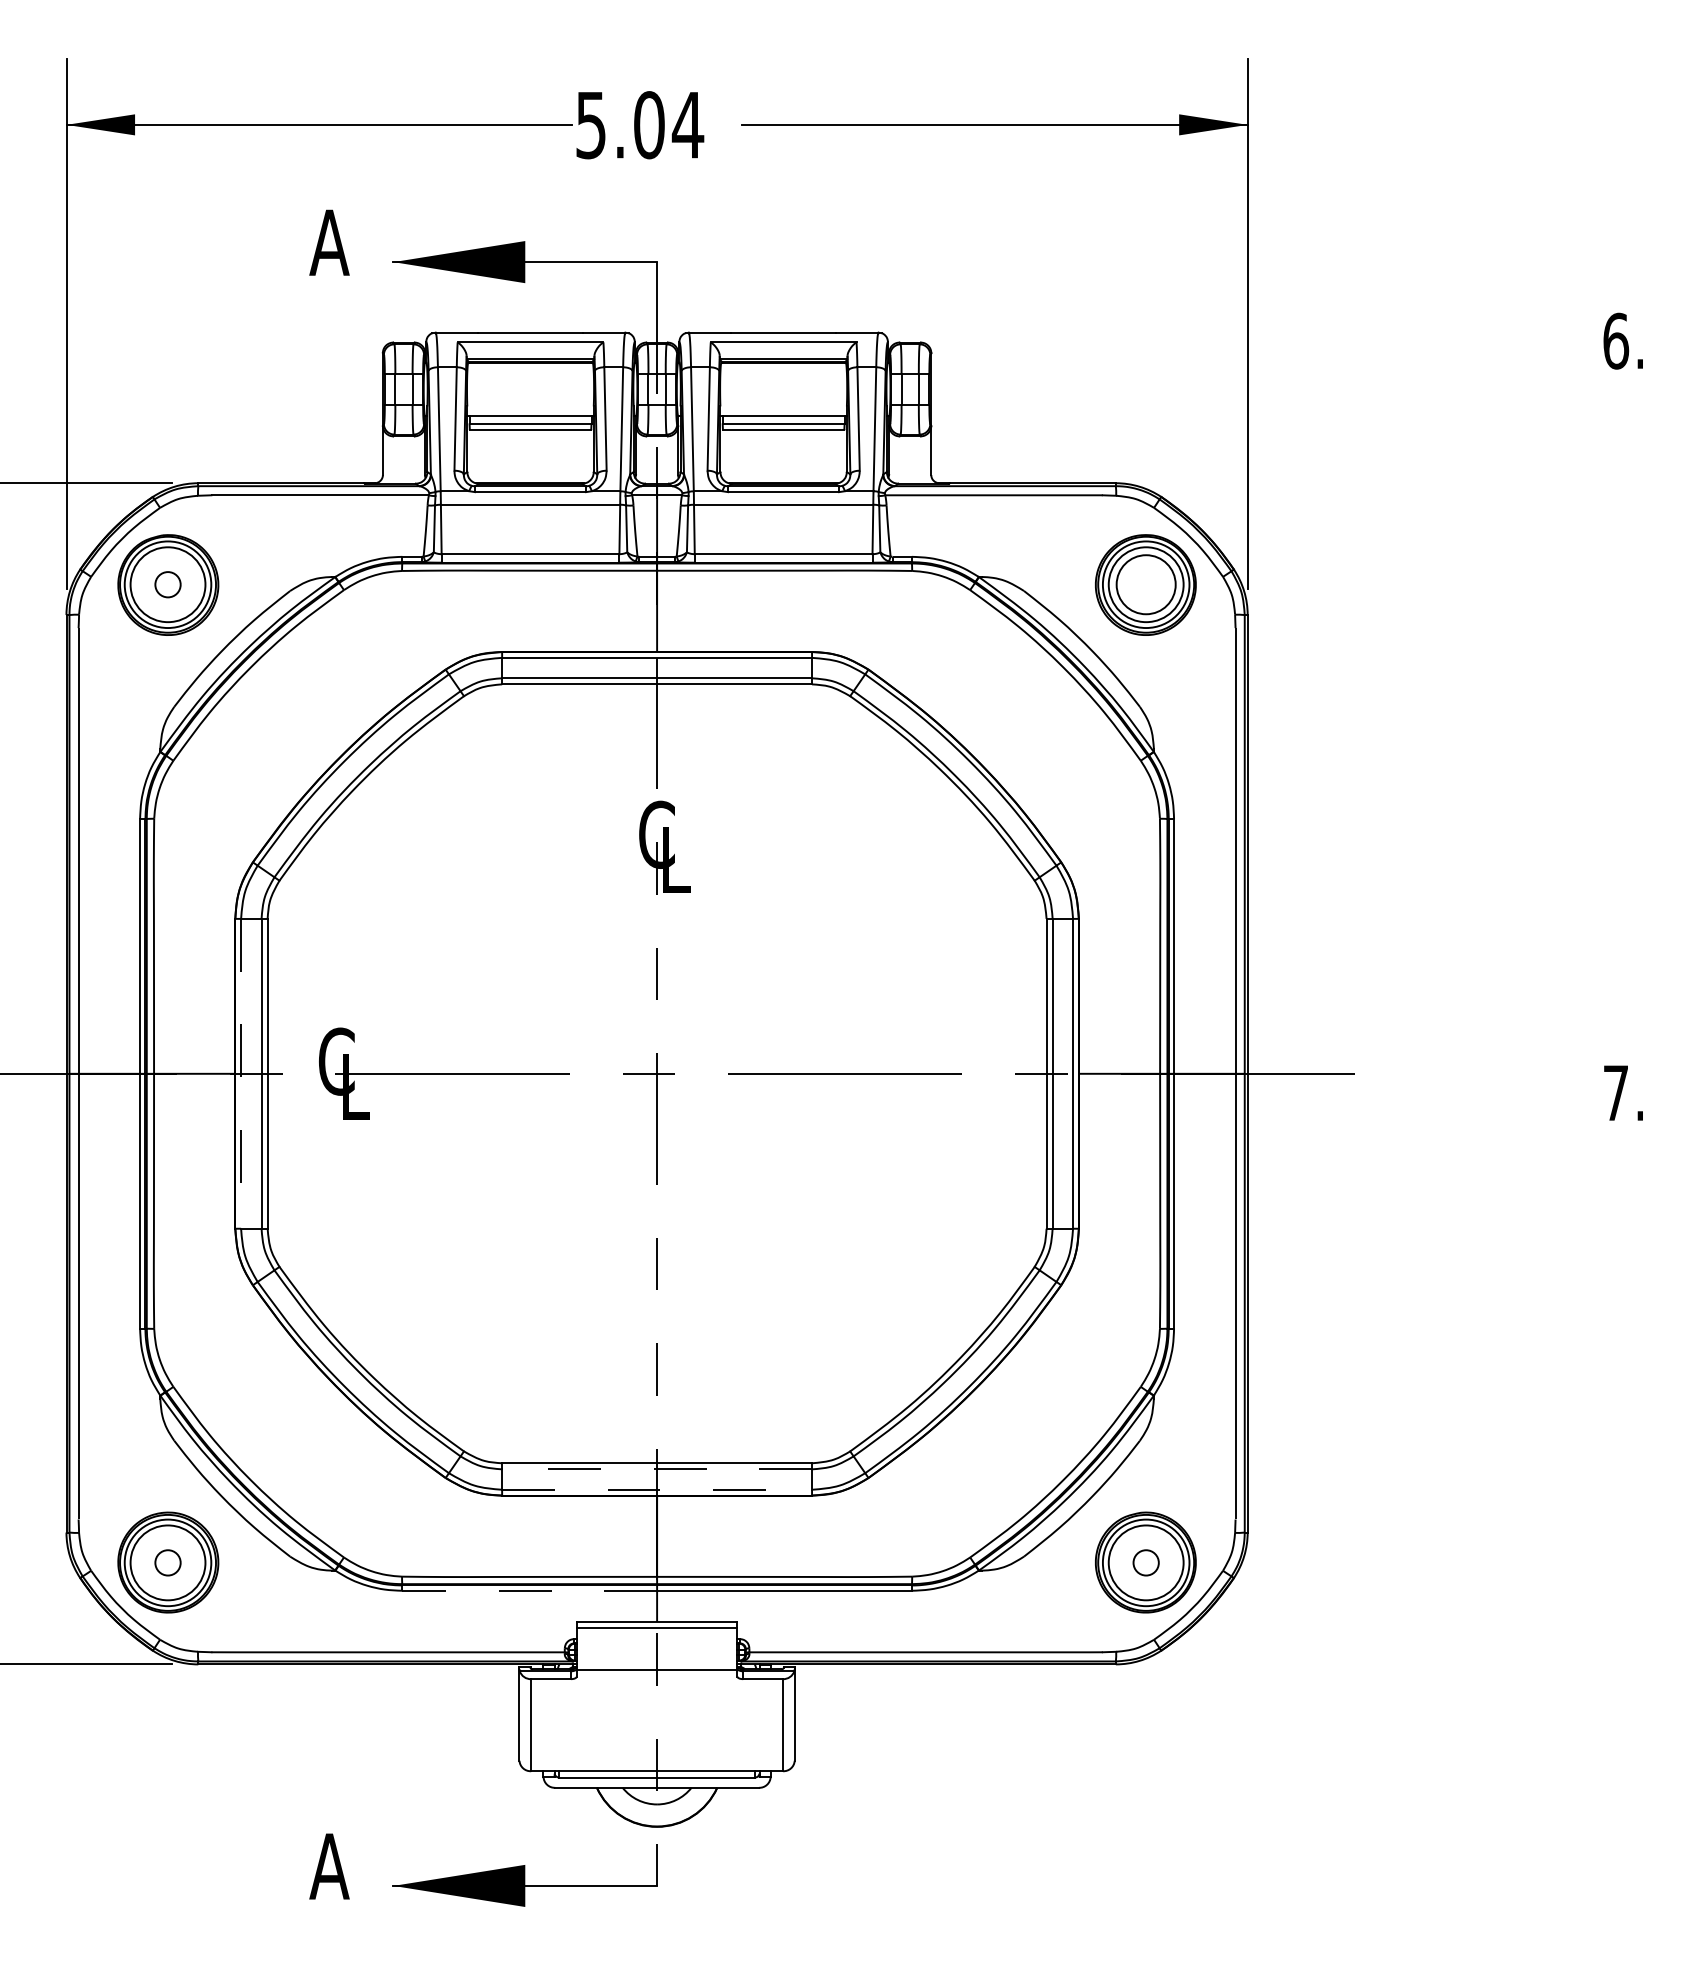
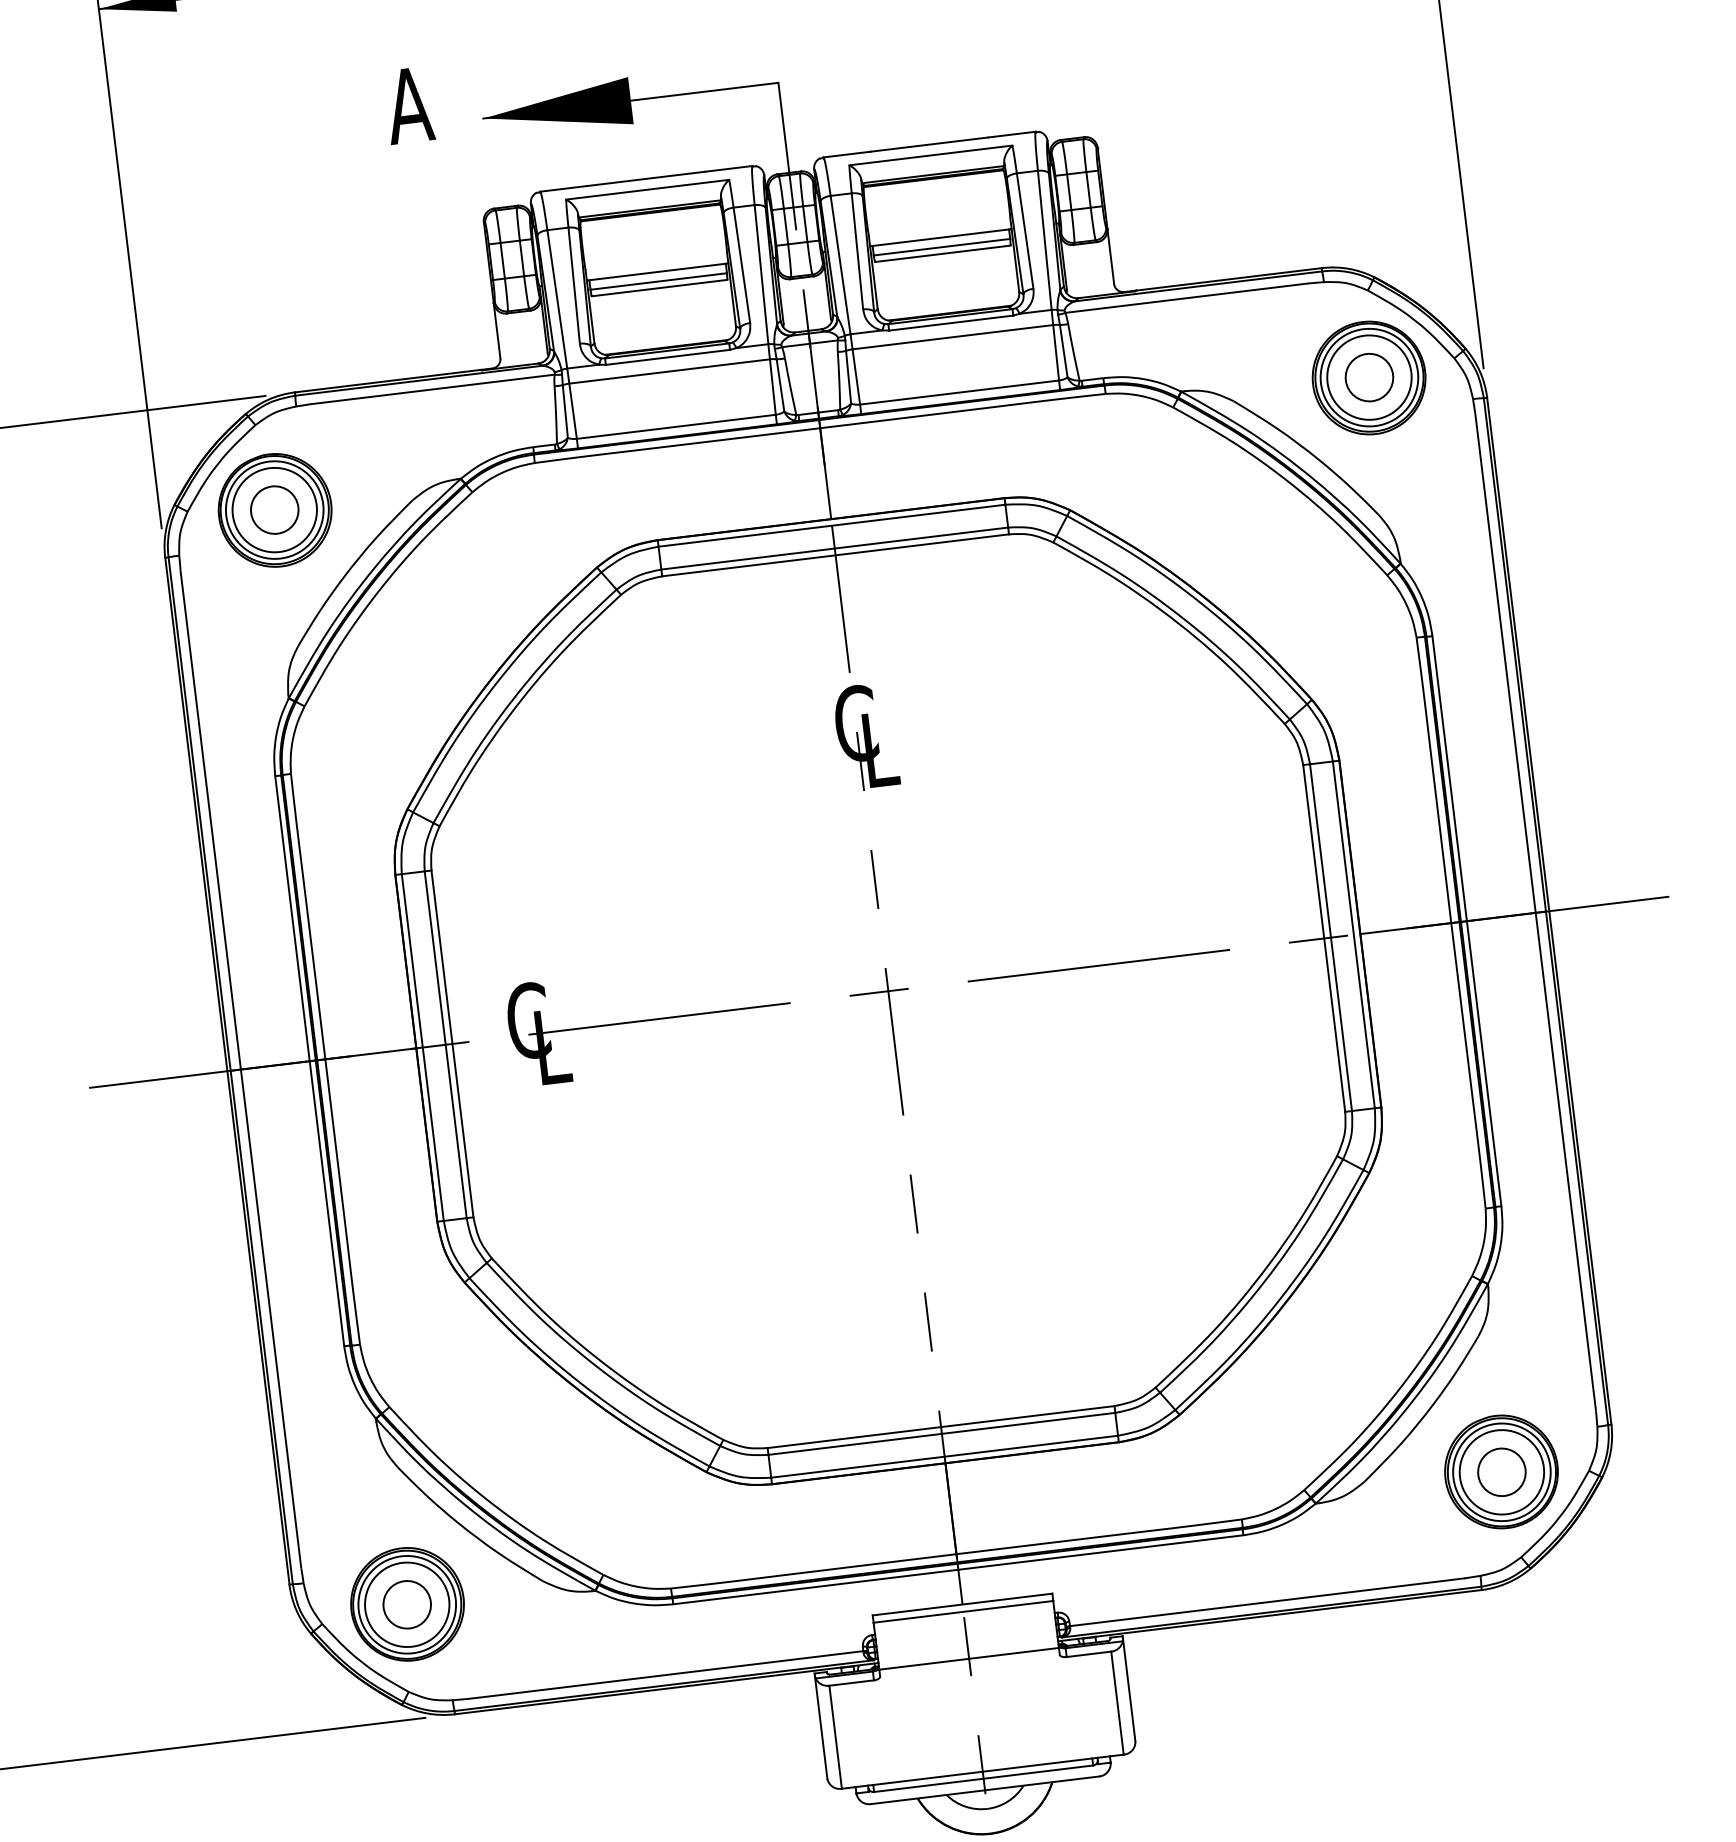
circle: (167, 584) -> (274, 509), size x1.67
circle: (1146, 584) -> (1369, 377), size x0.71
line: (241, 1073) -> (423, 1047), dashed -> solid
line: (657, 1469) -> (942, 1433), dashed -> solid
line: (657, 1489) -> (945, 1456), dashed -> solid
circle: (167, 1562) -> (406, 1604), size x1.67
circle: (1146, 1562) -> (1502, 1471), size x1.67
line: (529, 1590) -> (815, 1586), dashed -> solid

